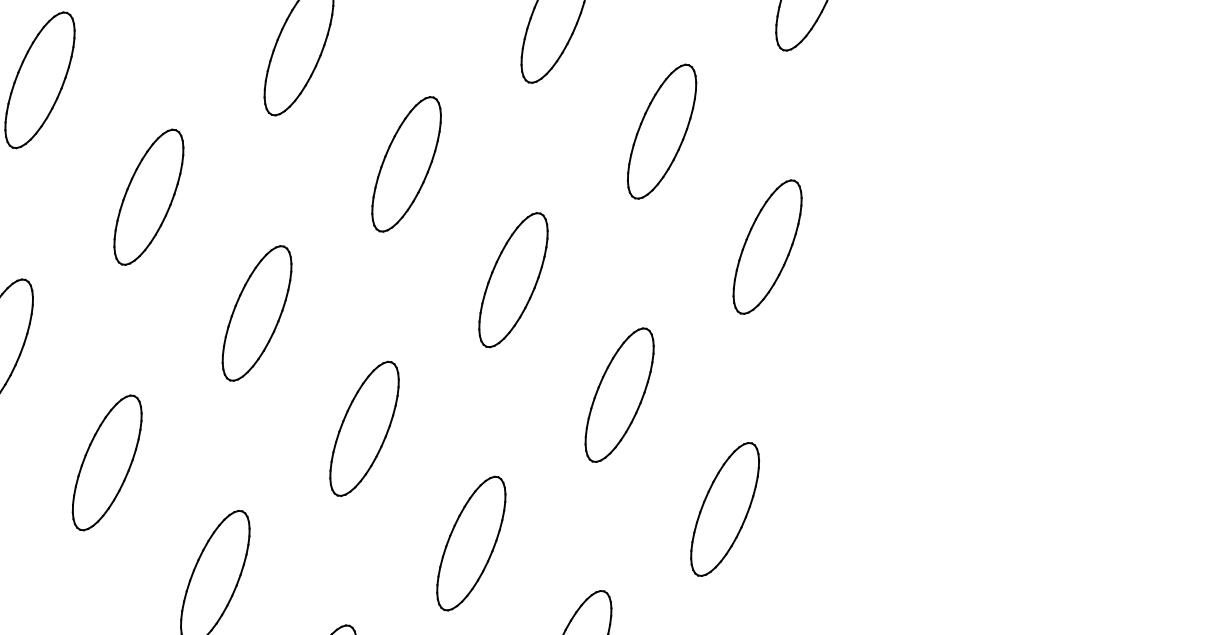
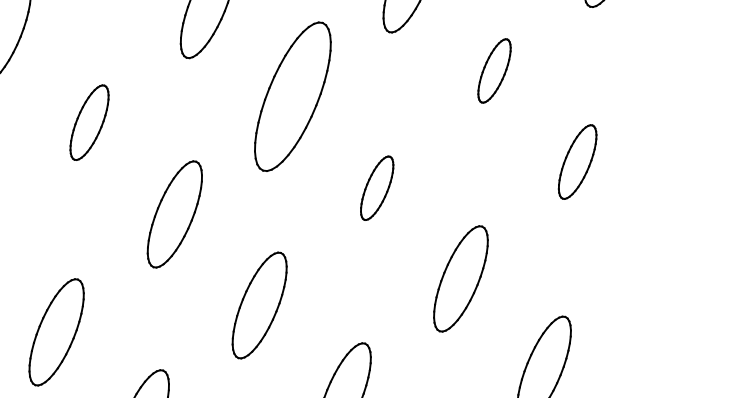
part: (662, 131) -> (494, 70), size x0.6
part: (406, 164) -> (292, 96), size x1.4
part: (148, 196) -> (89, 122), size x0.7
part: (767, 246) -> (577, 161), size x0.7
part: (513, 280) -> (377, 188), size x0.6

